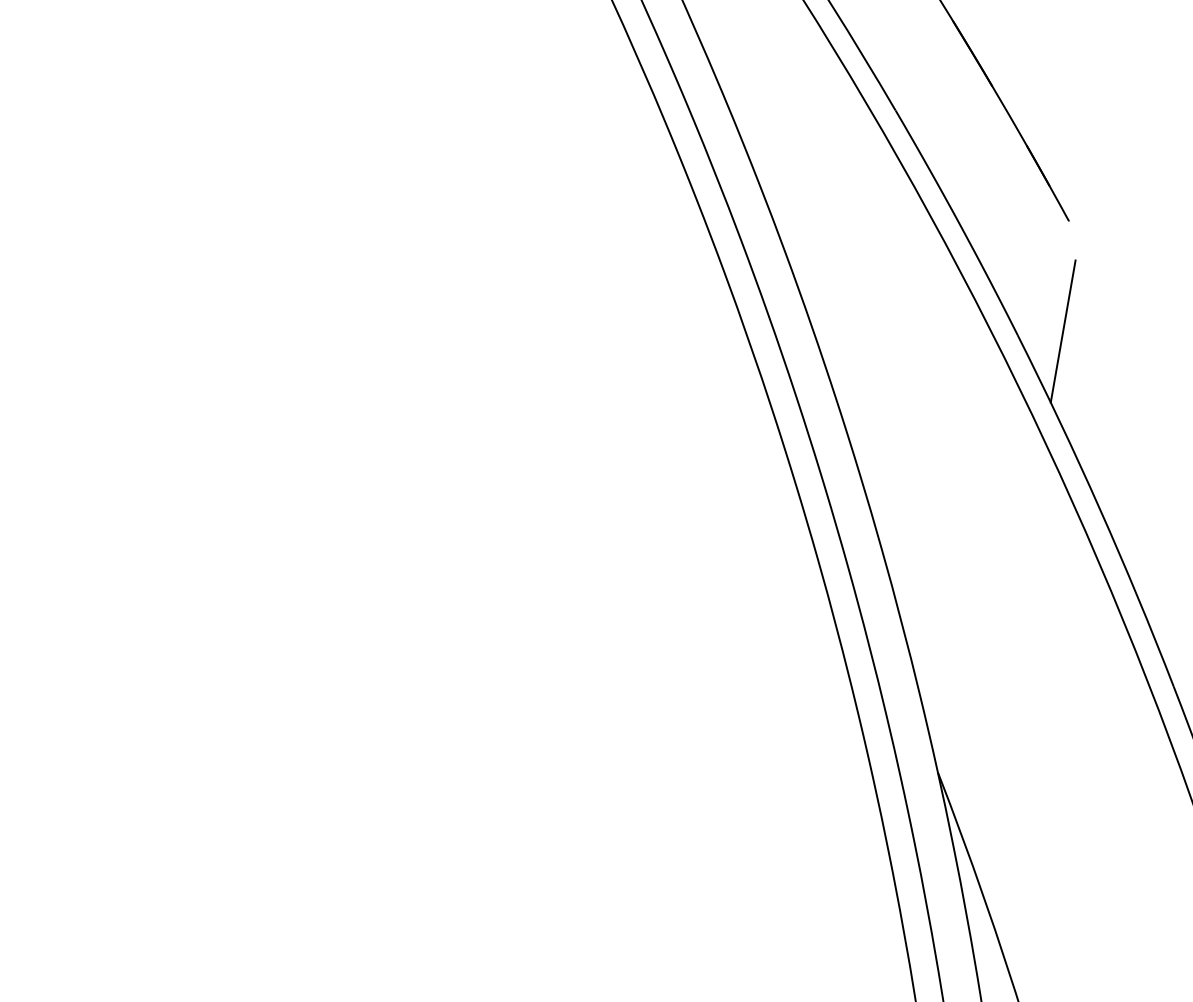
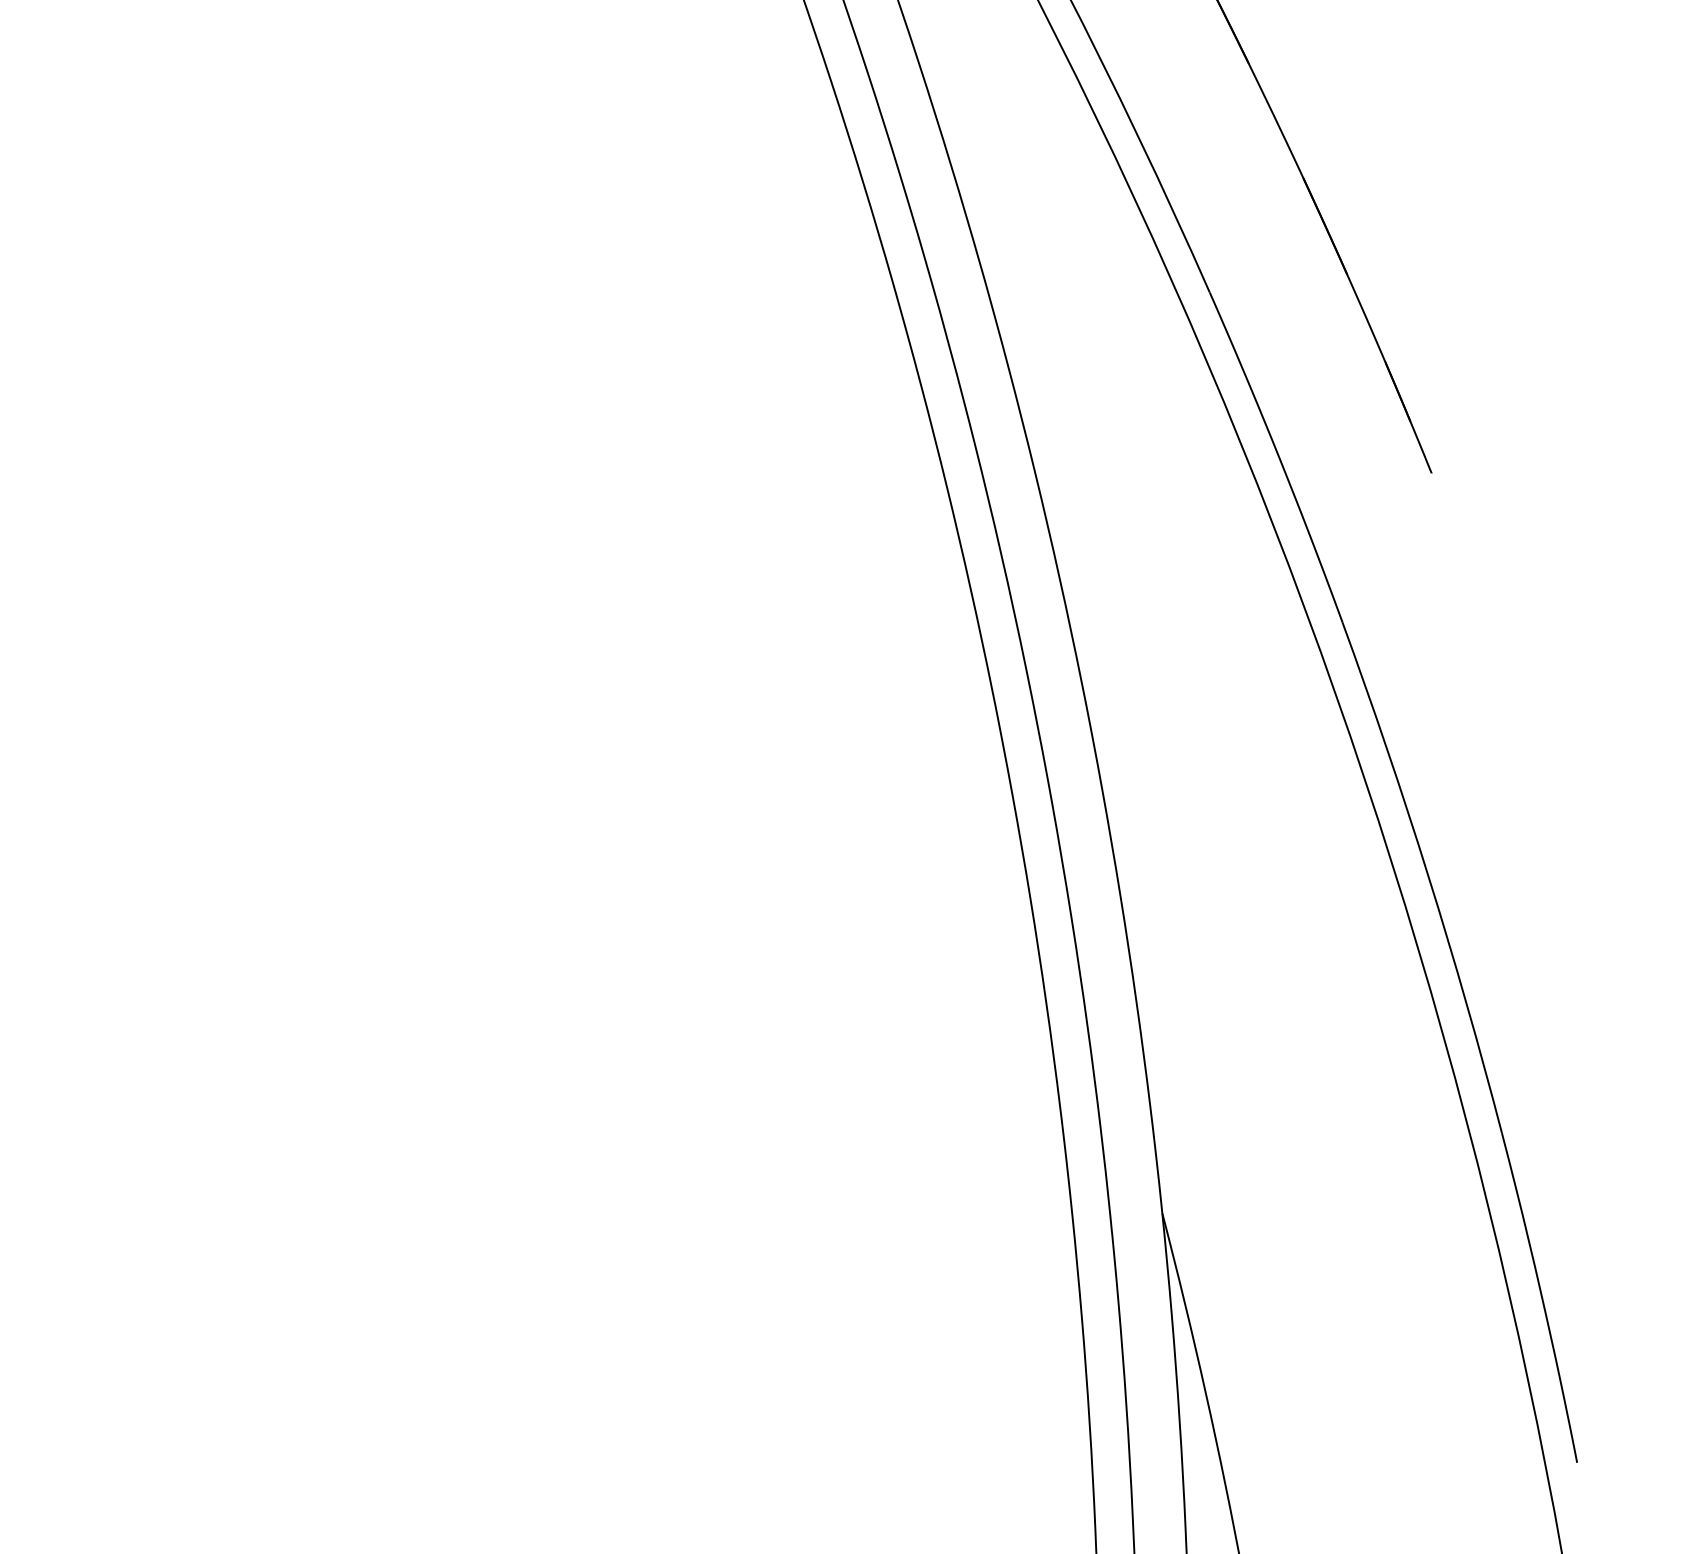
line: (1062, 331) -> (1405, 624), removed

